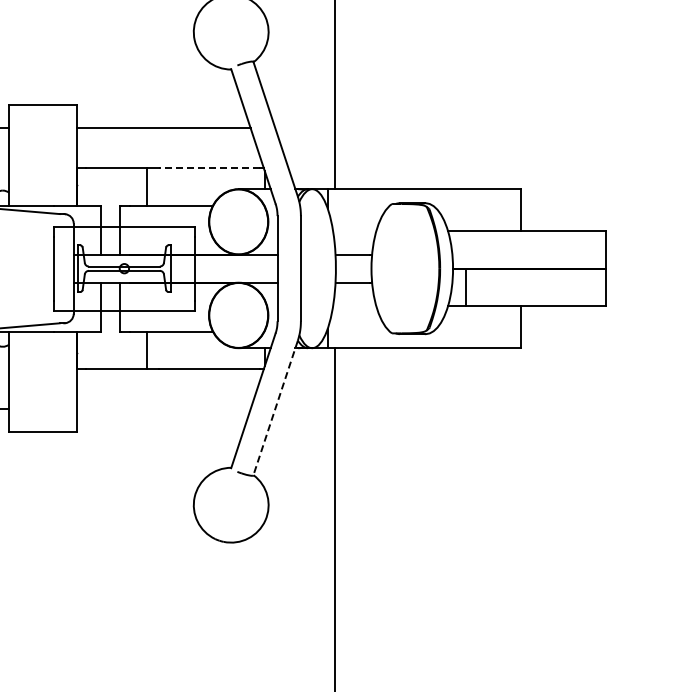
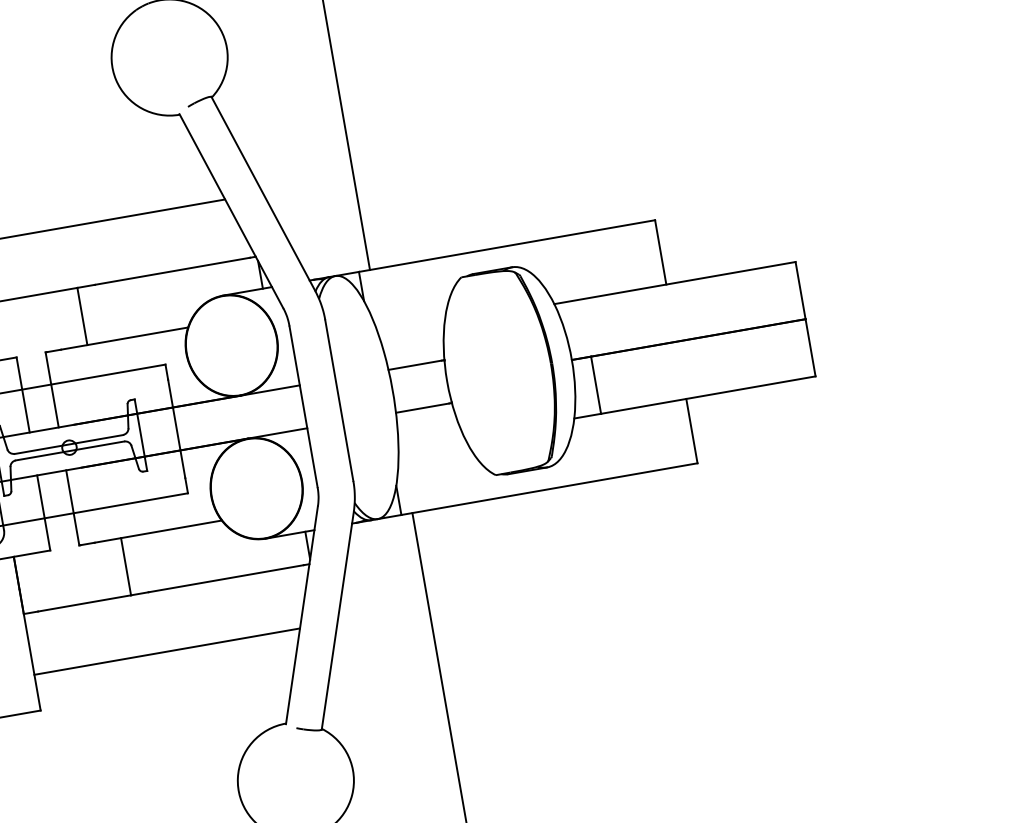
line: (209, 168) -> (172, 271), dashed -> solid
line: (163, 408) -> (166, 650), added
line: (275, 408) -> (337, 621), dashed -> solid

